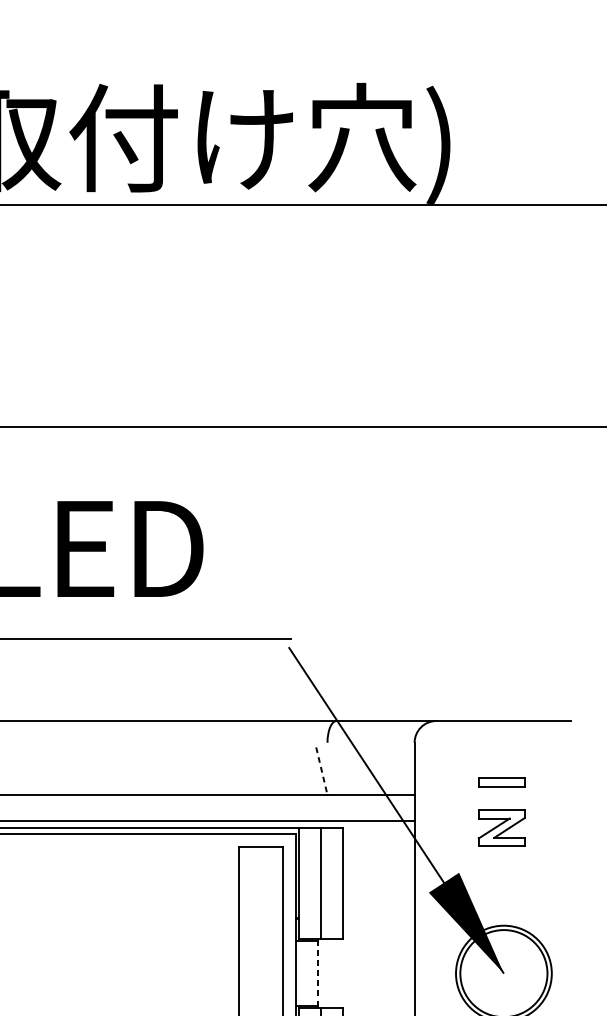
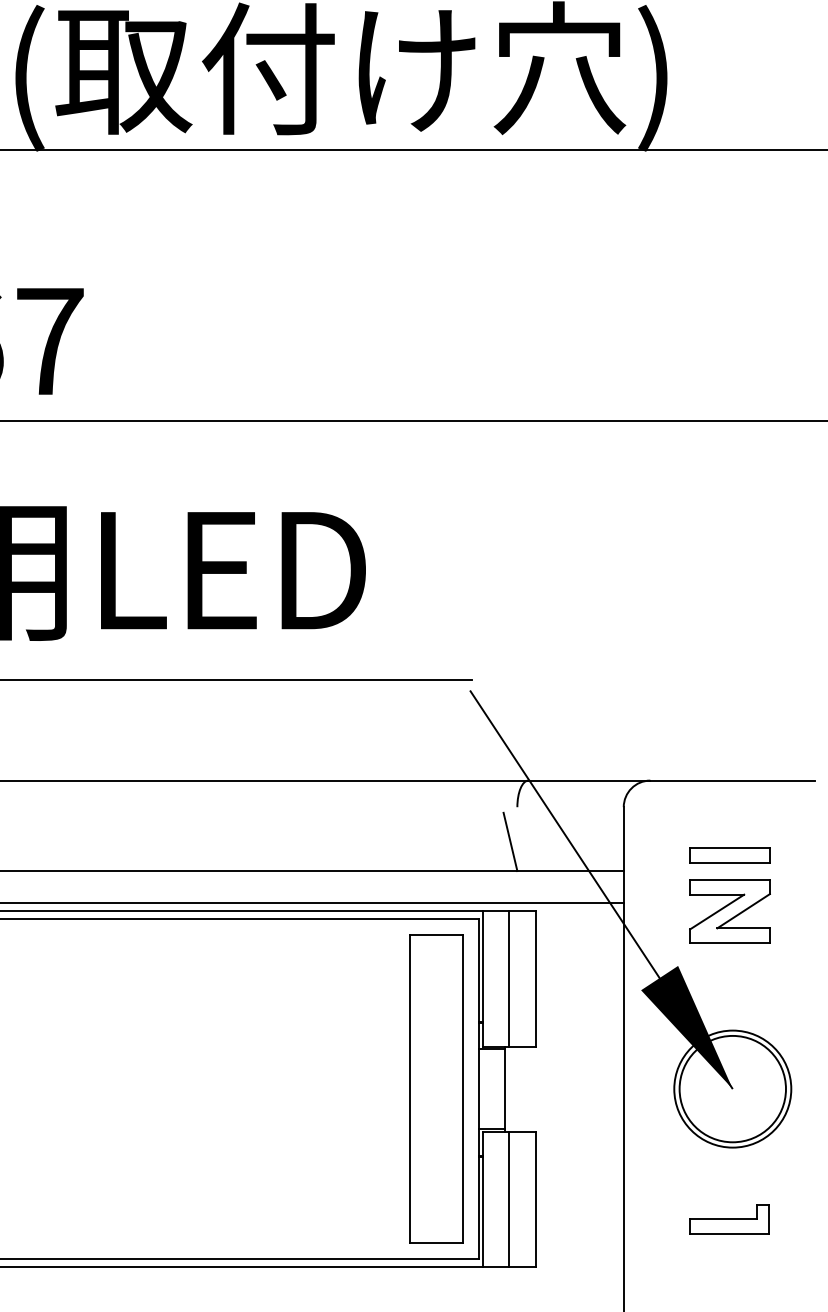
line: (321, 770) -> (510, 841), dashed -> solid
part: (501, 782) -> (729, 855), size x1.43
part: (501, 828) -> (729, 911), size x1.43
line: (317, 973) -> (505, 1089), dashed -> solid

